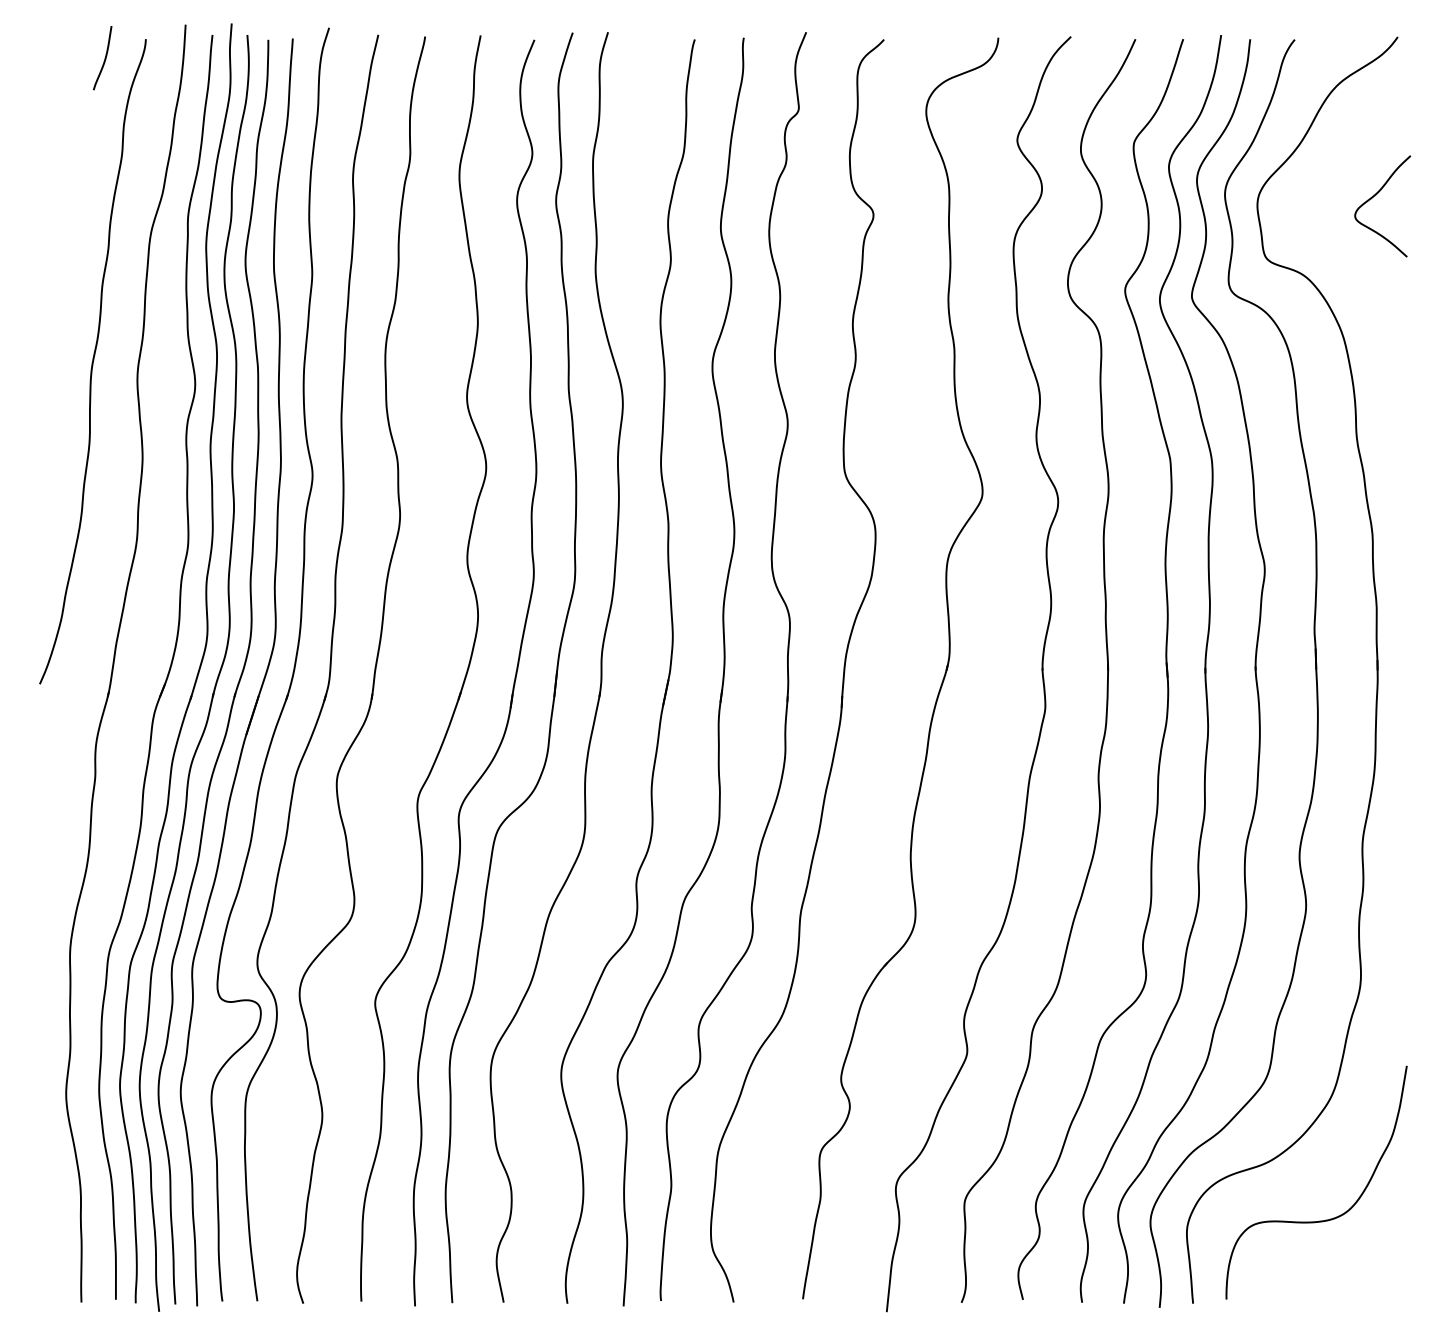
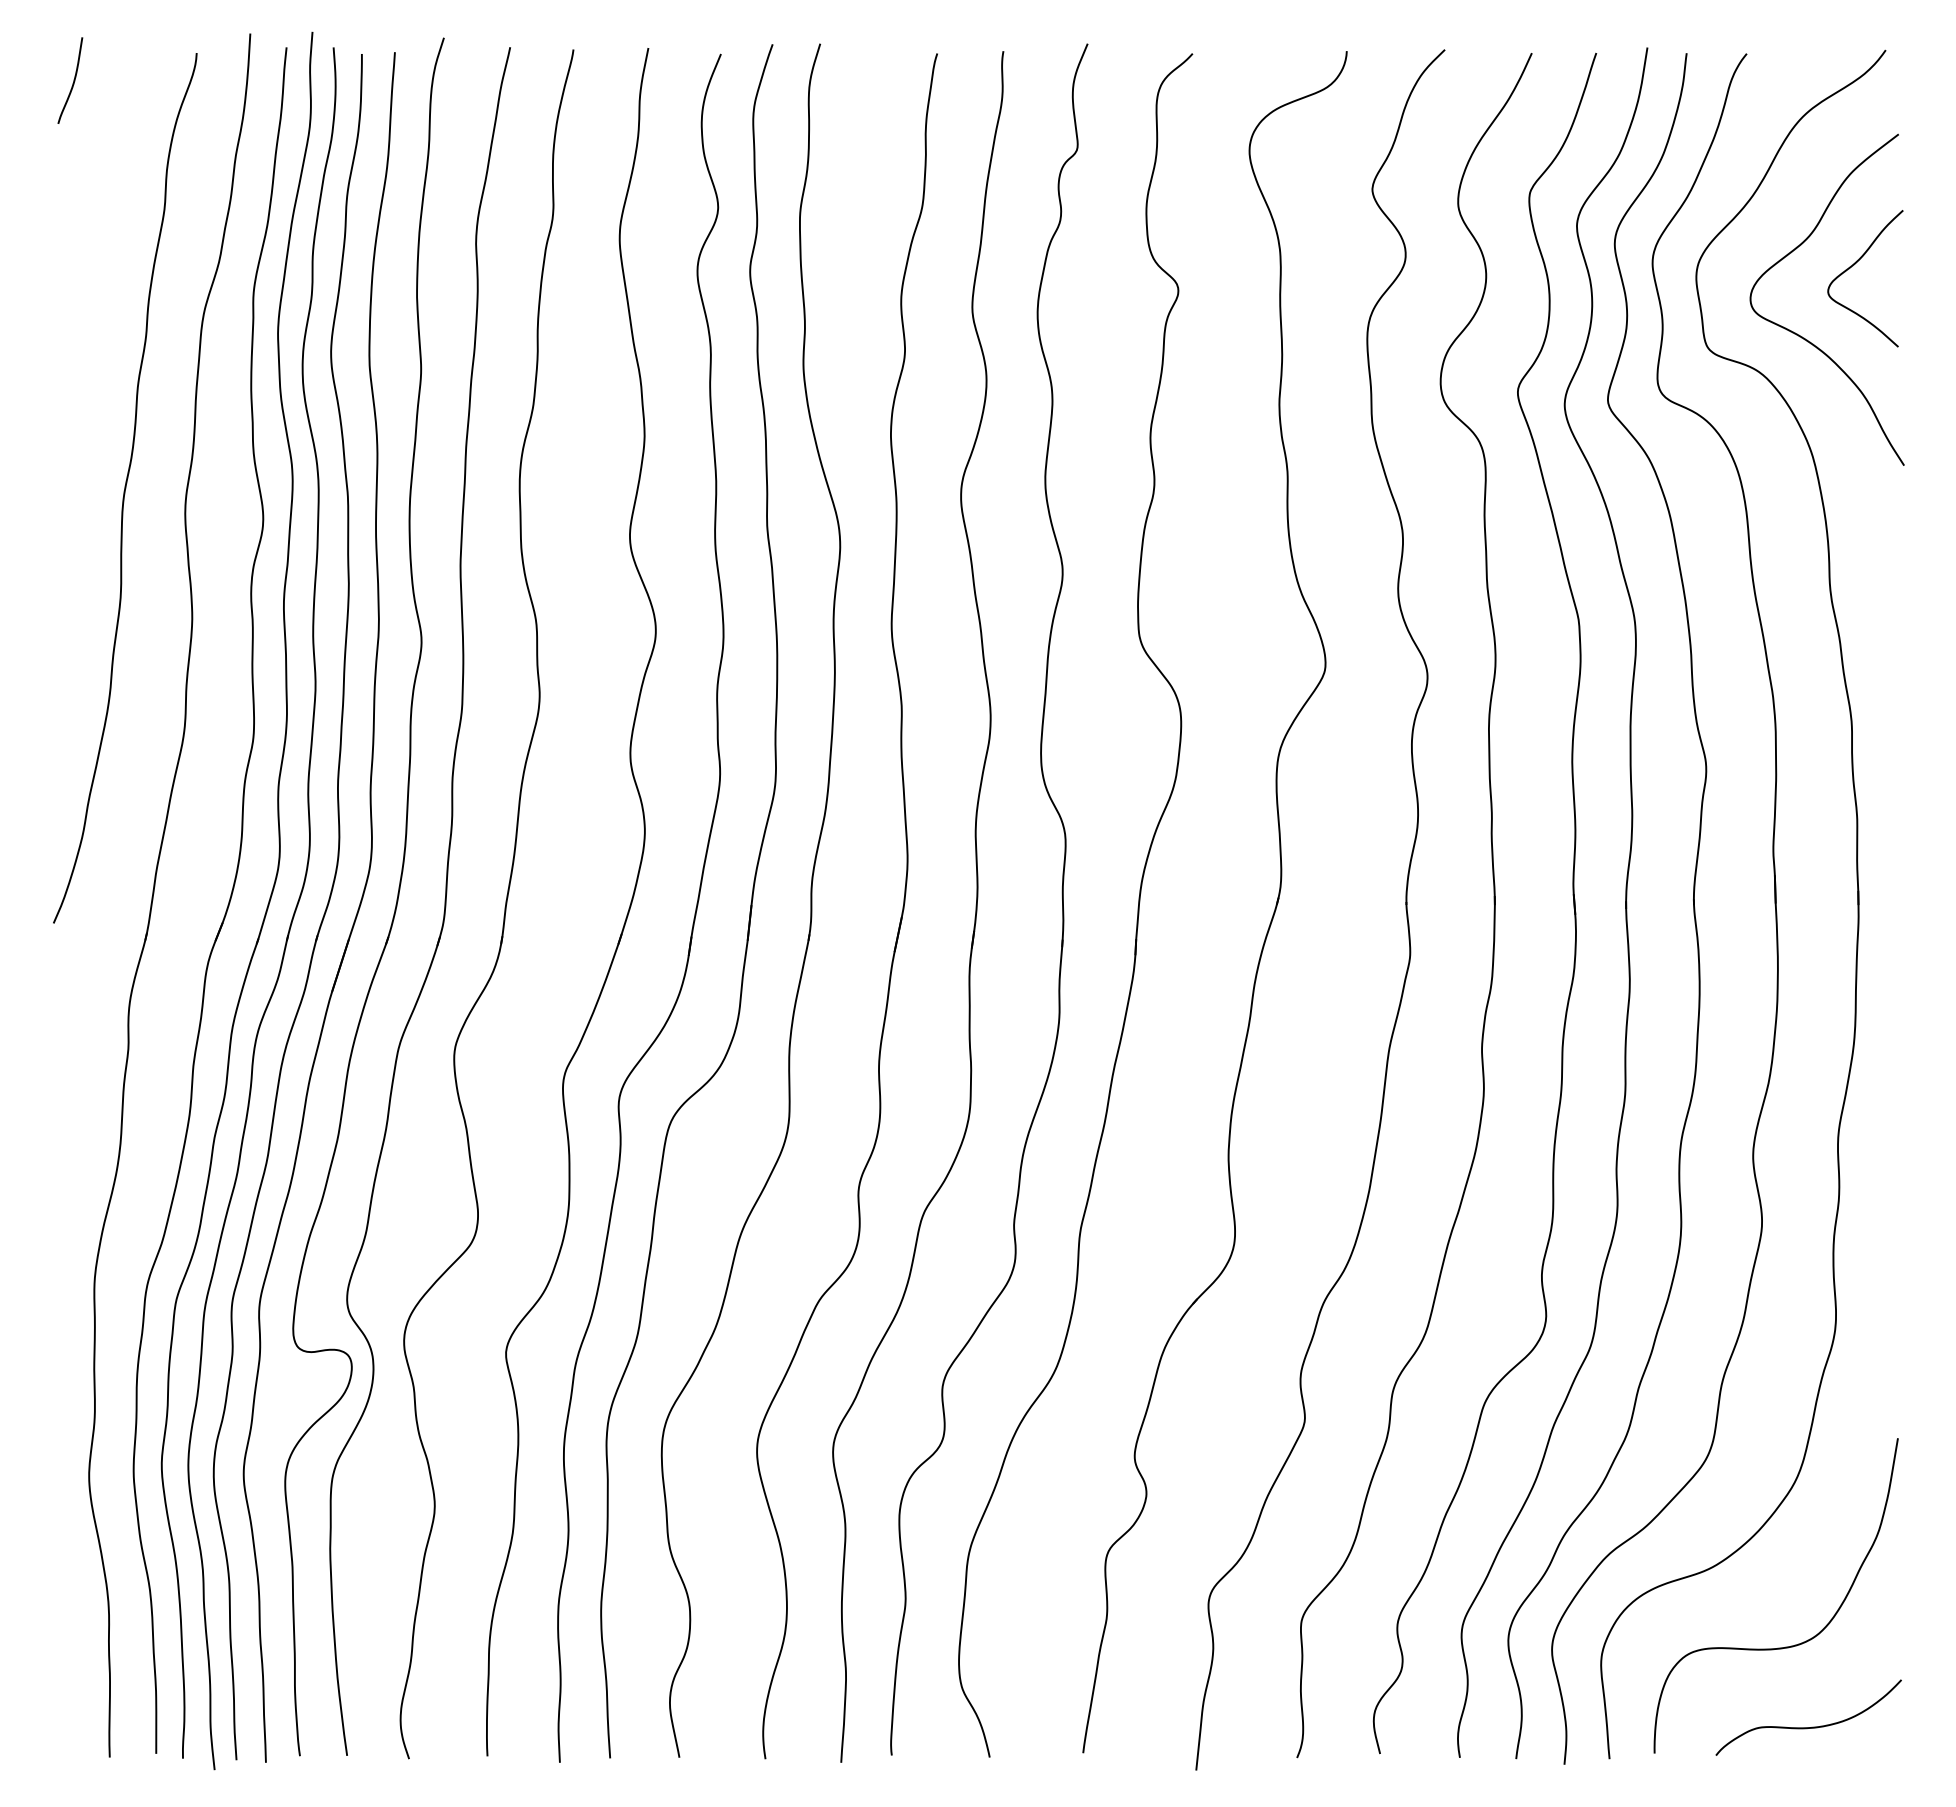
curve: (104, 58) -> (73, 80), moved
curve: (1337, 249) -> (1804, 337), added
curve: (1343, 1279) -> (1812, 1726), added

